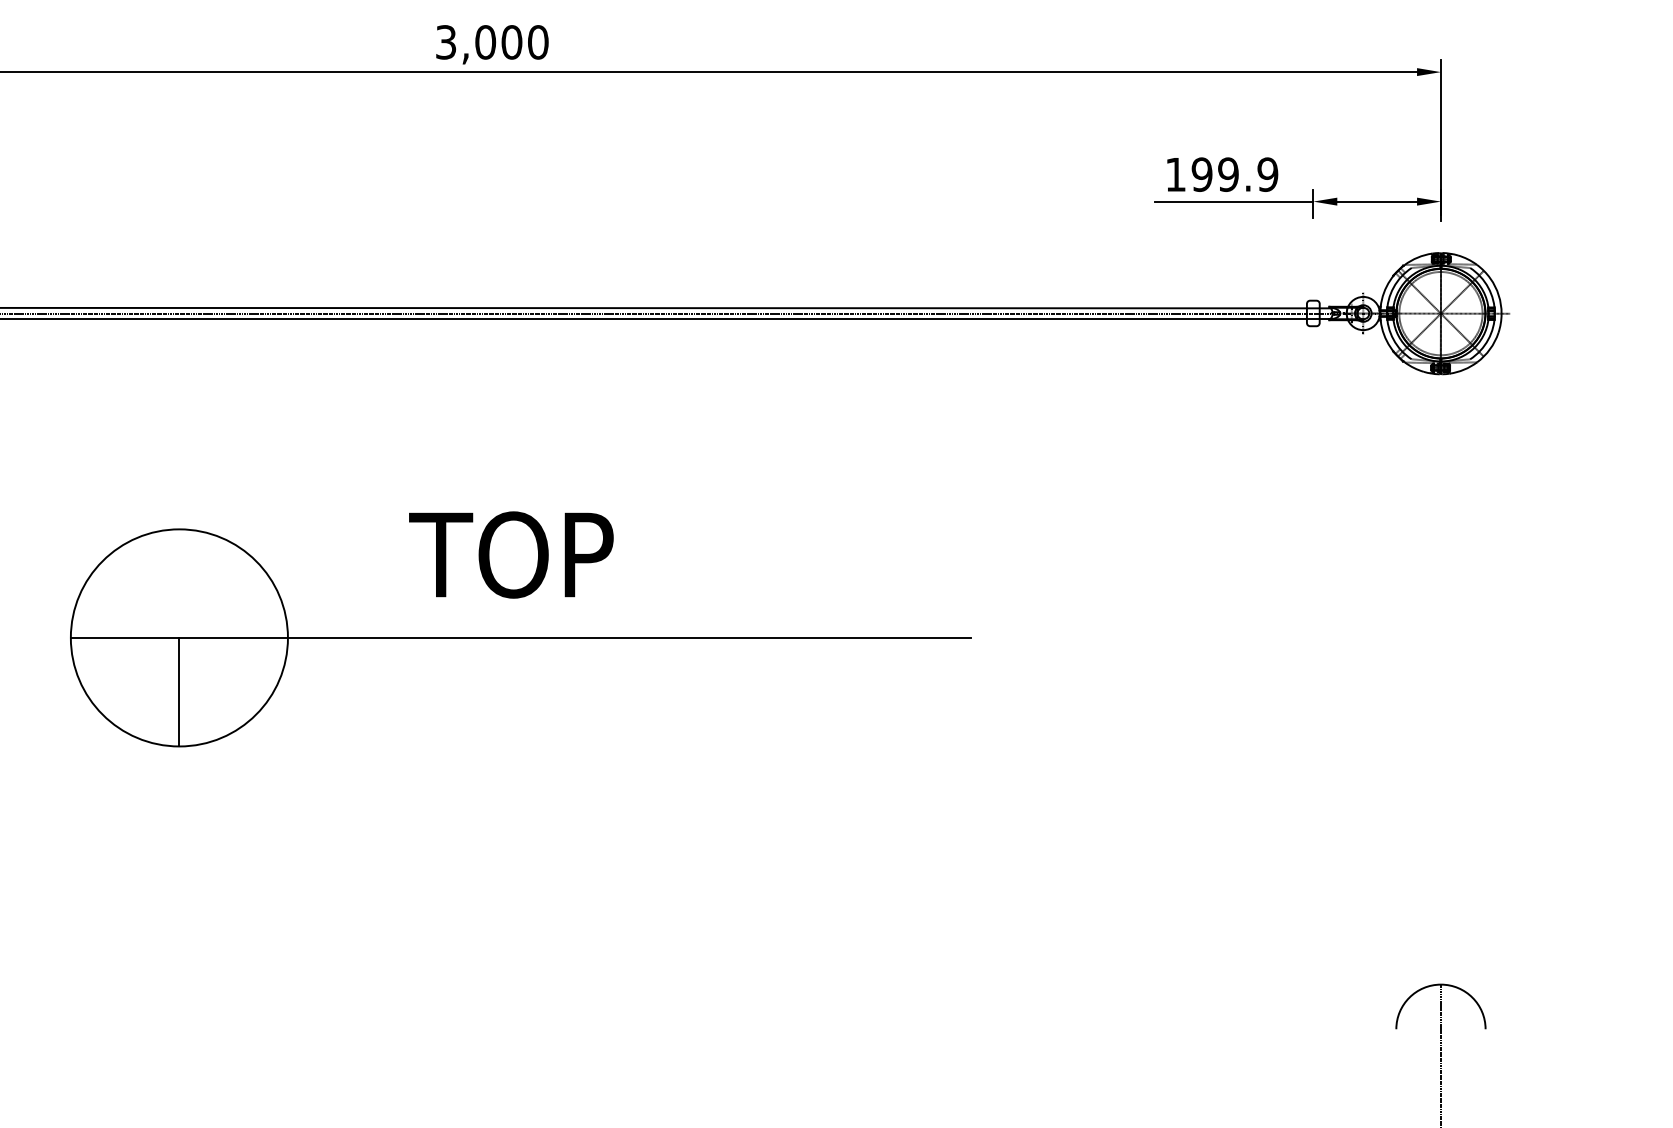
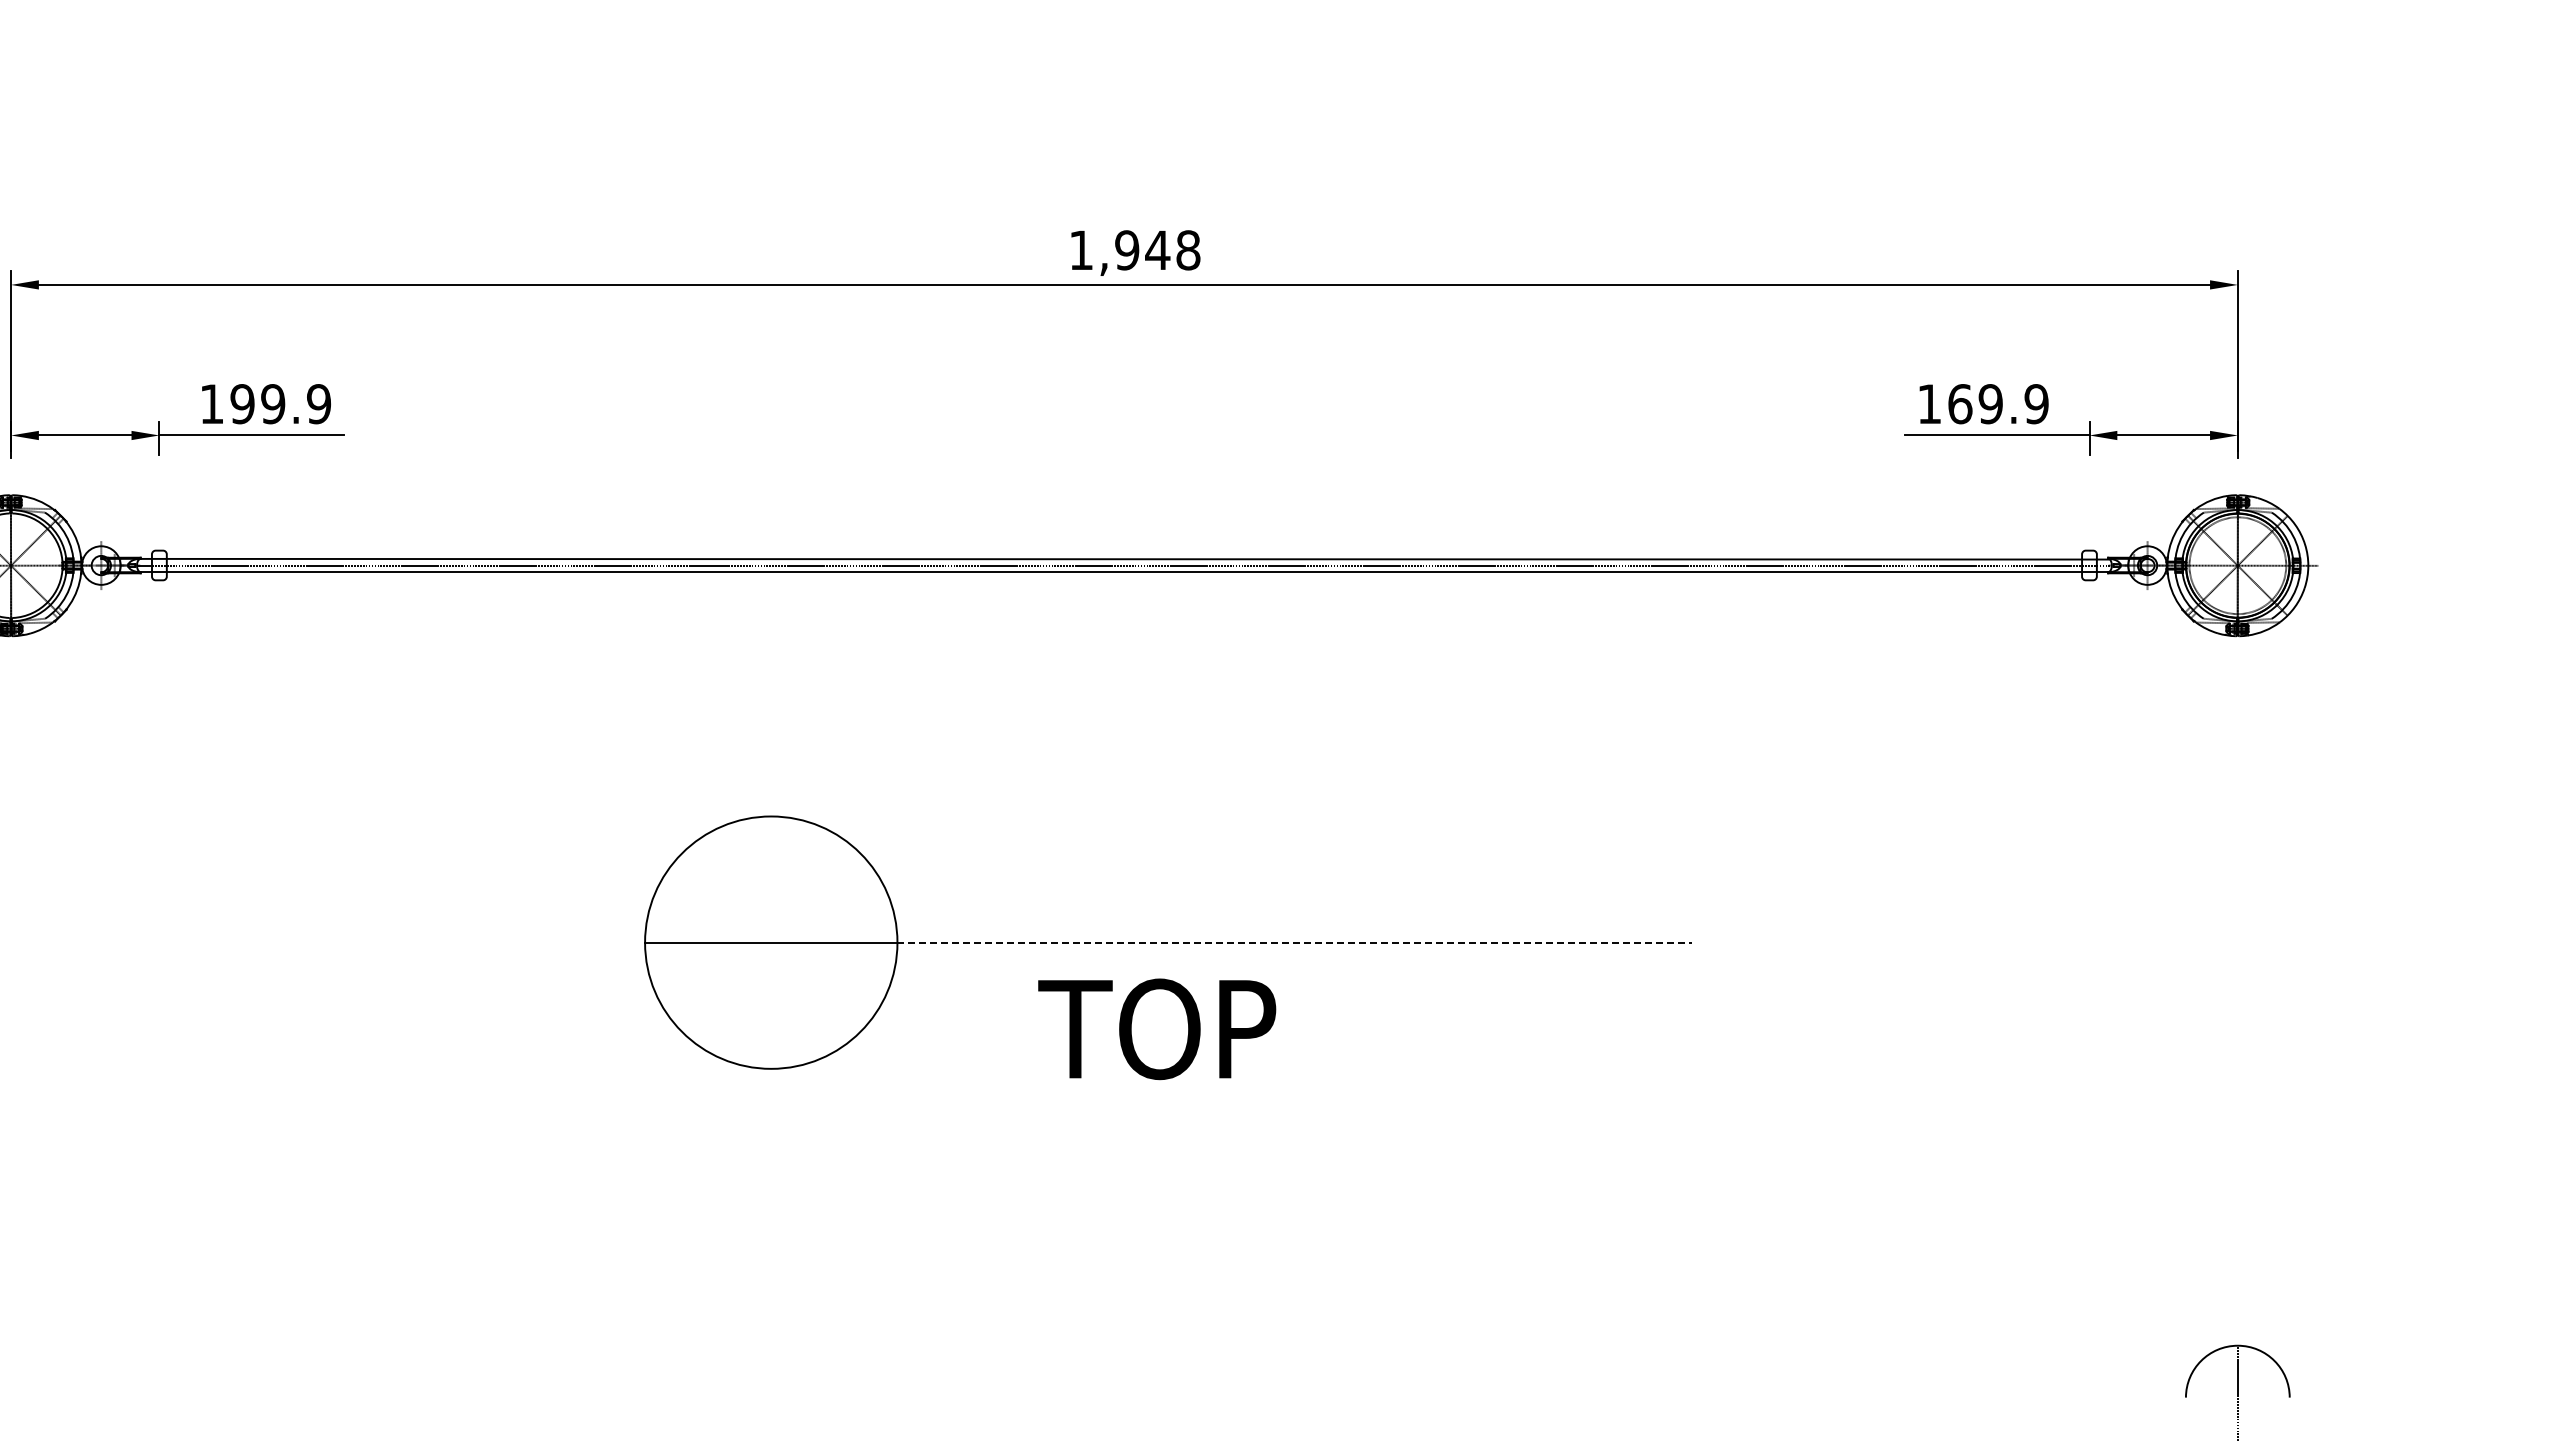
text: (491, 42) -> (1134, 250), 3,000 -> 1,948
text: (1202, 174) -> (1960, 404), 199.9 -> 169.9
text: (511, 555) -> (1157, 1029), moved
line: (630, 637) -> (1295, 942), solid -> dashed
line: (179, 691) -> (771, 1005), removed

